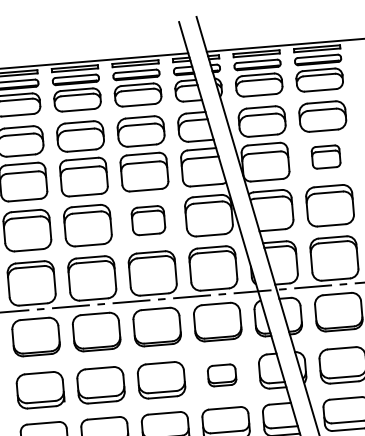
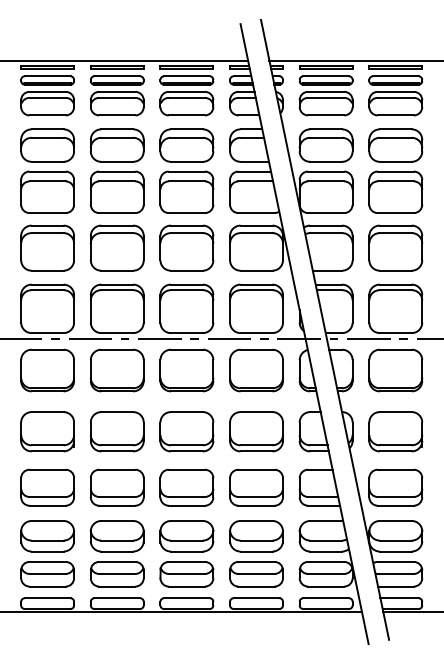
part: (325, 156) -> (395, 191), size x1.67
part: (148, 220) -> (186, 247), size x1.43
part: (222, 375) -> (256, 431), size x1.67

